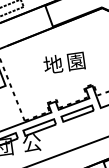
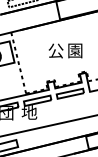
text: (52, 64) -> (55, 50), 地 -> 公
text: (31, 142) -> (29, 112), 公 -> 地

